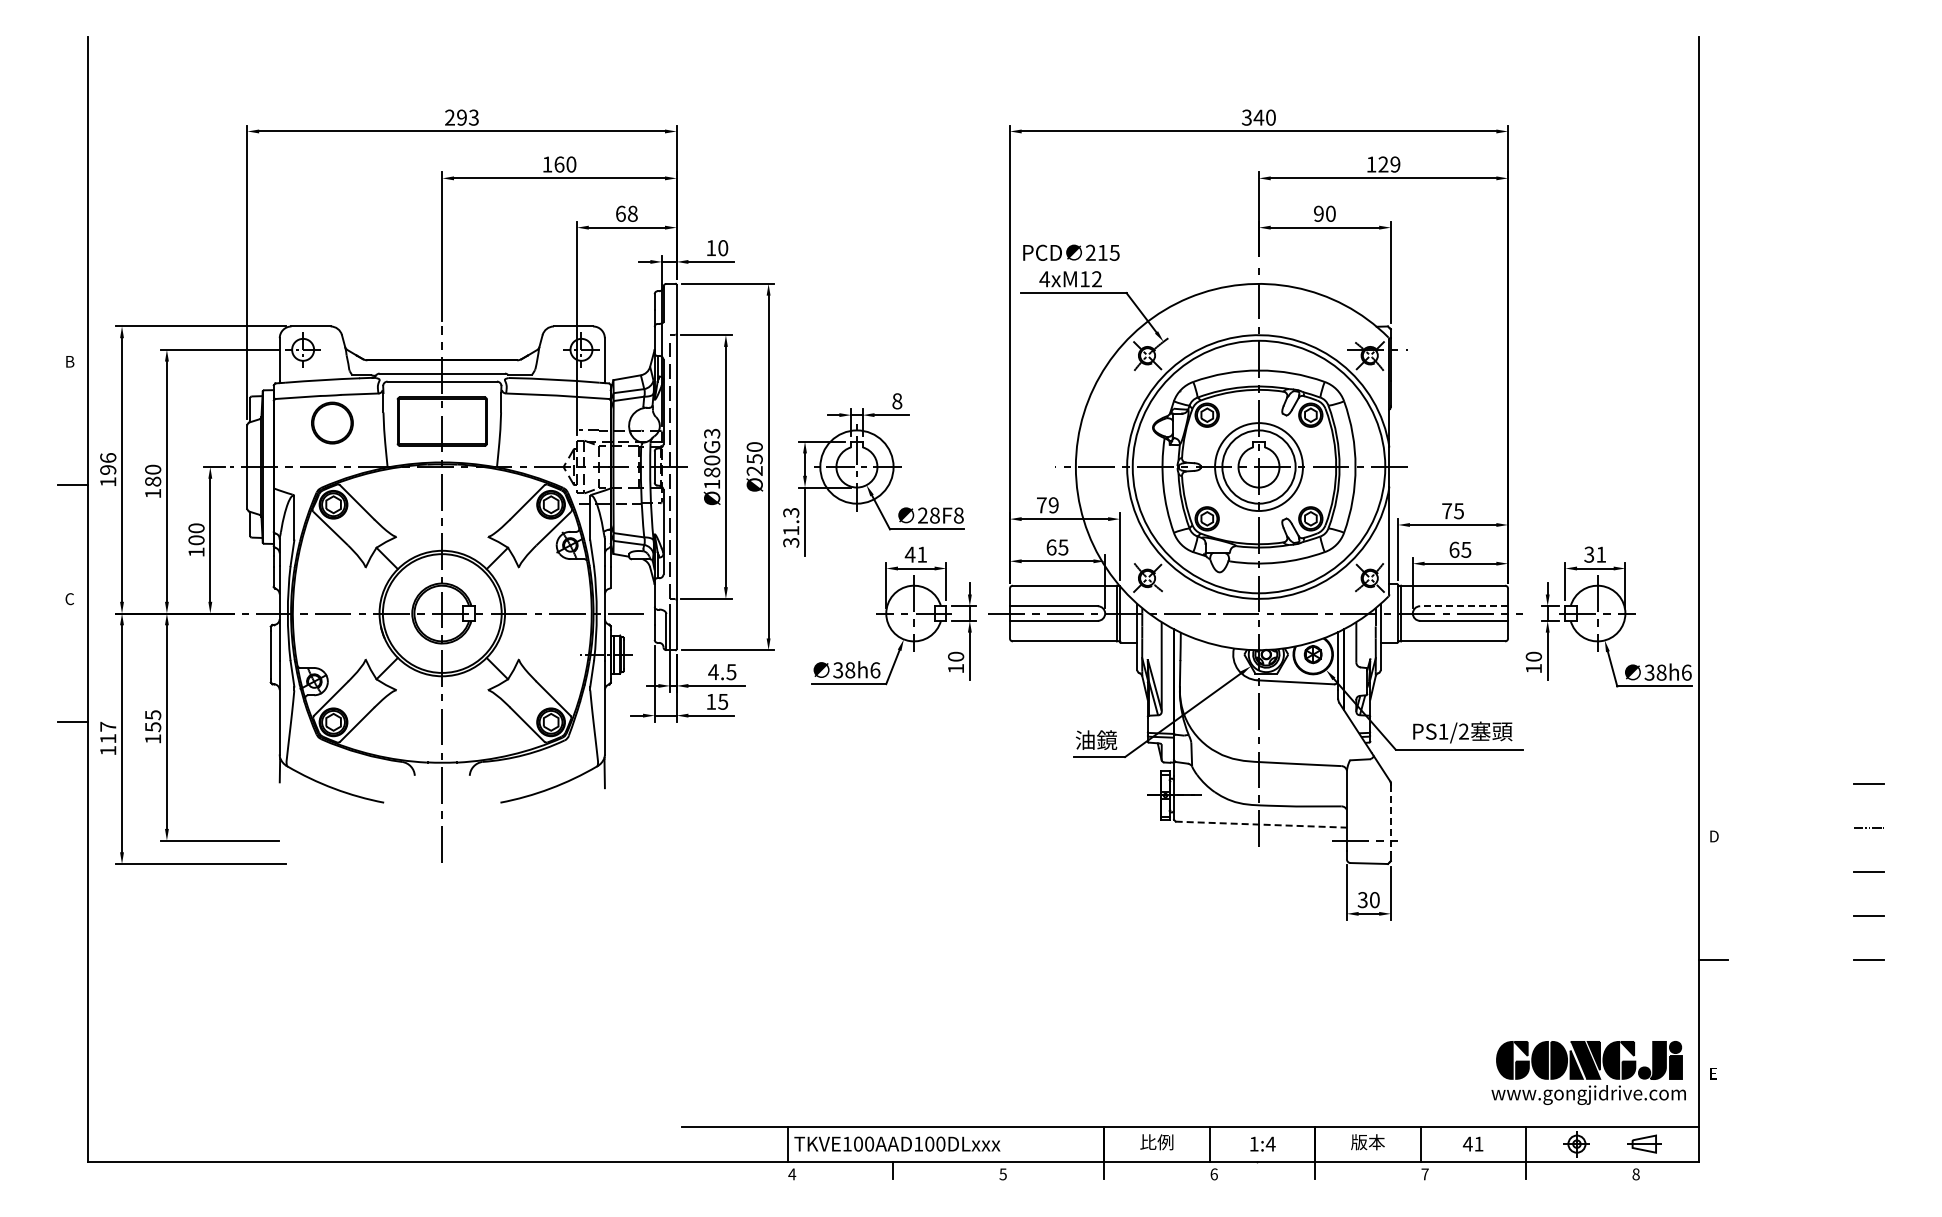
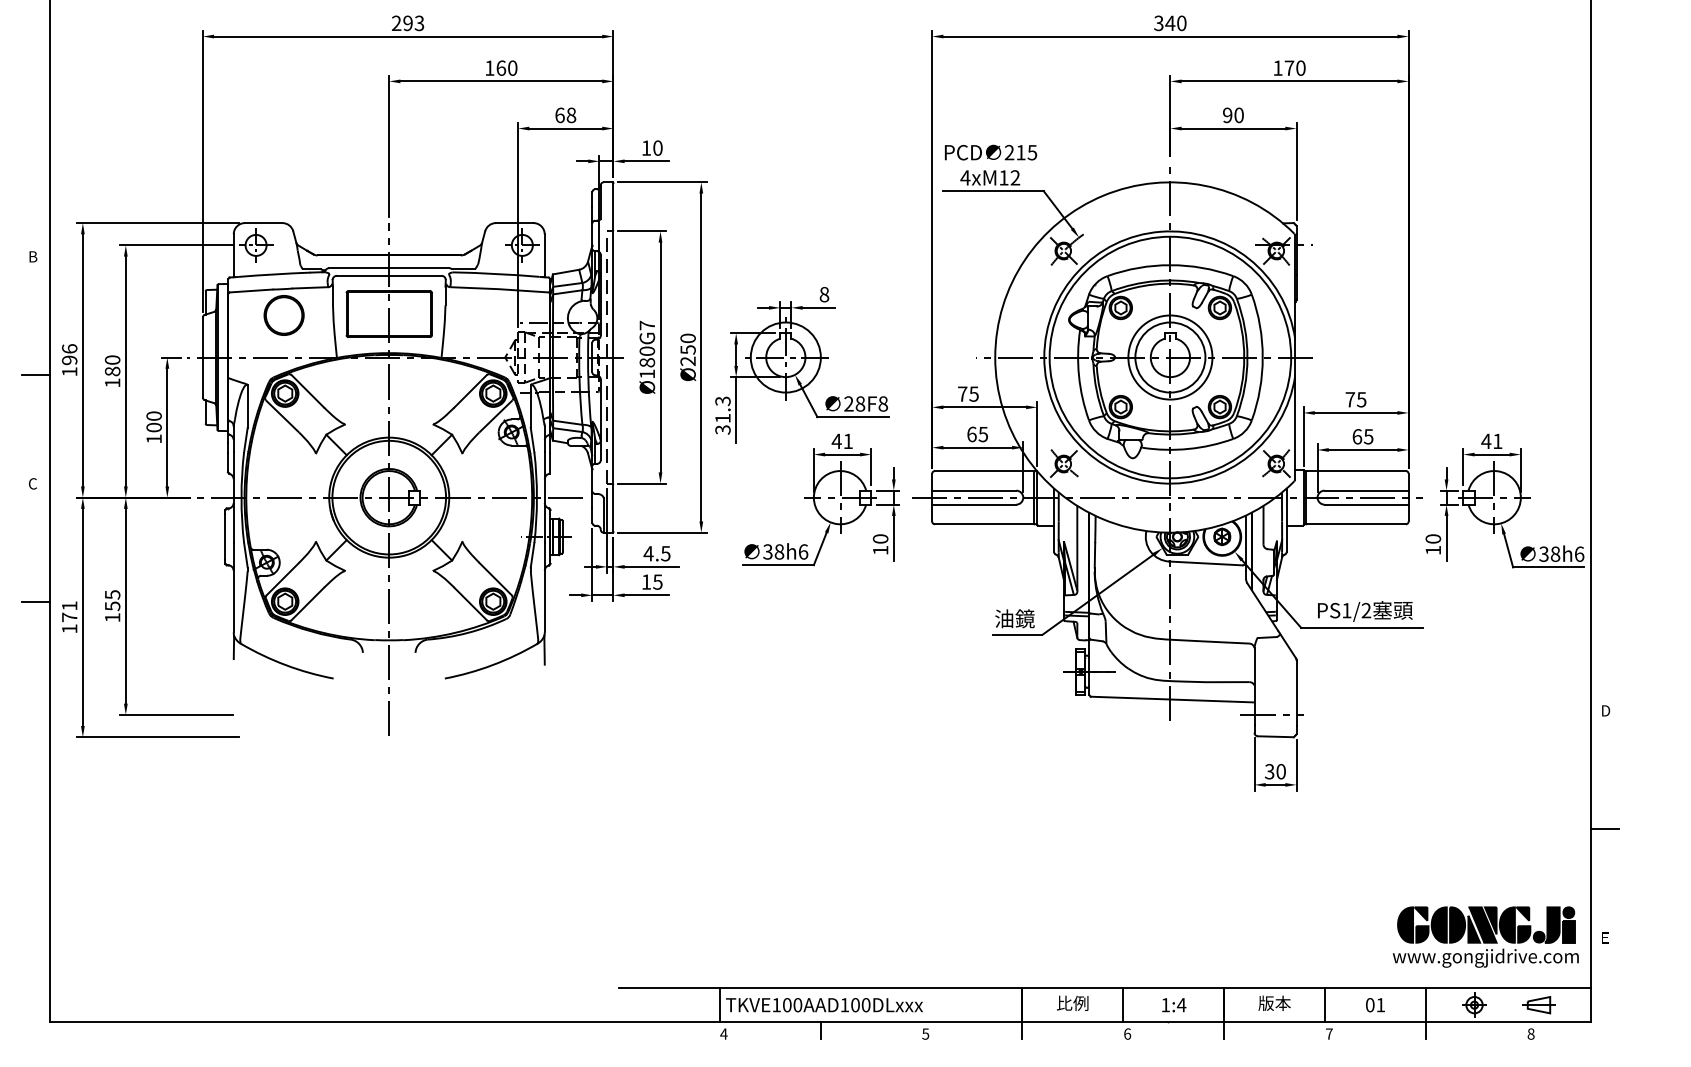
text: (1389, 164) -> (1295, 68), 129 -> 170
text: (712, 433) -> (647, 325), Ø180G3 -> Ø180G7
text: (1053, 505) -> (973, 394), 79 -> 75
text: (1588, 554) -> (1485, 441), 31 -> 41
line: (1464, 606) -> (1366, 490), dashed -> solid
text: (108, 732) -> (69, 611), 117 -> 171
line: (1390, 818) -> (1296, 693), dashed -> solid
line: (1261, 824) -> (1172, 699), dashed -> solid
text: (1467, 1143) -> (1369, 1004), 41 -> 01

